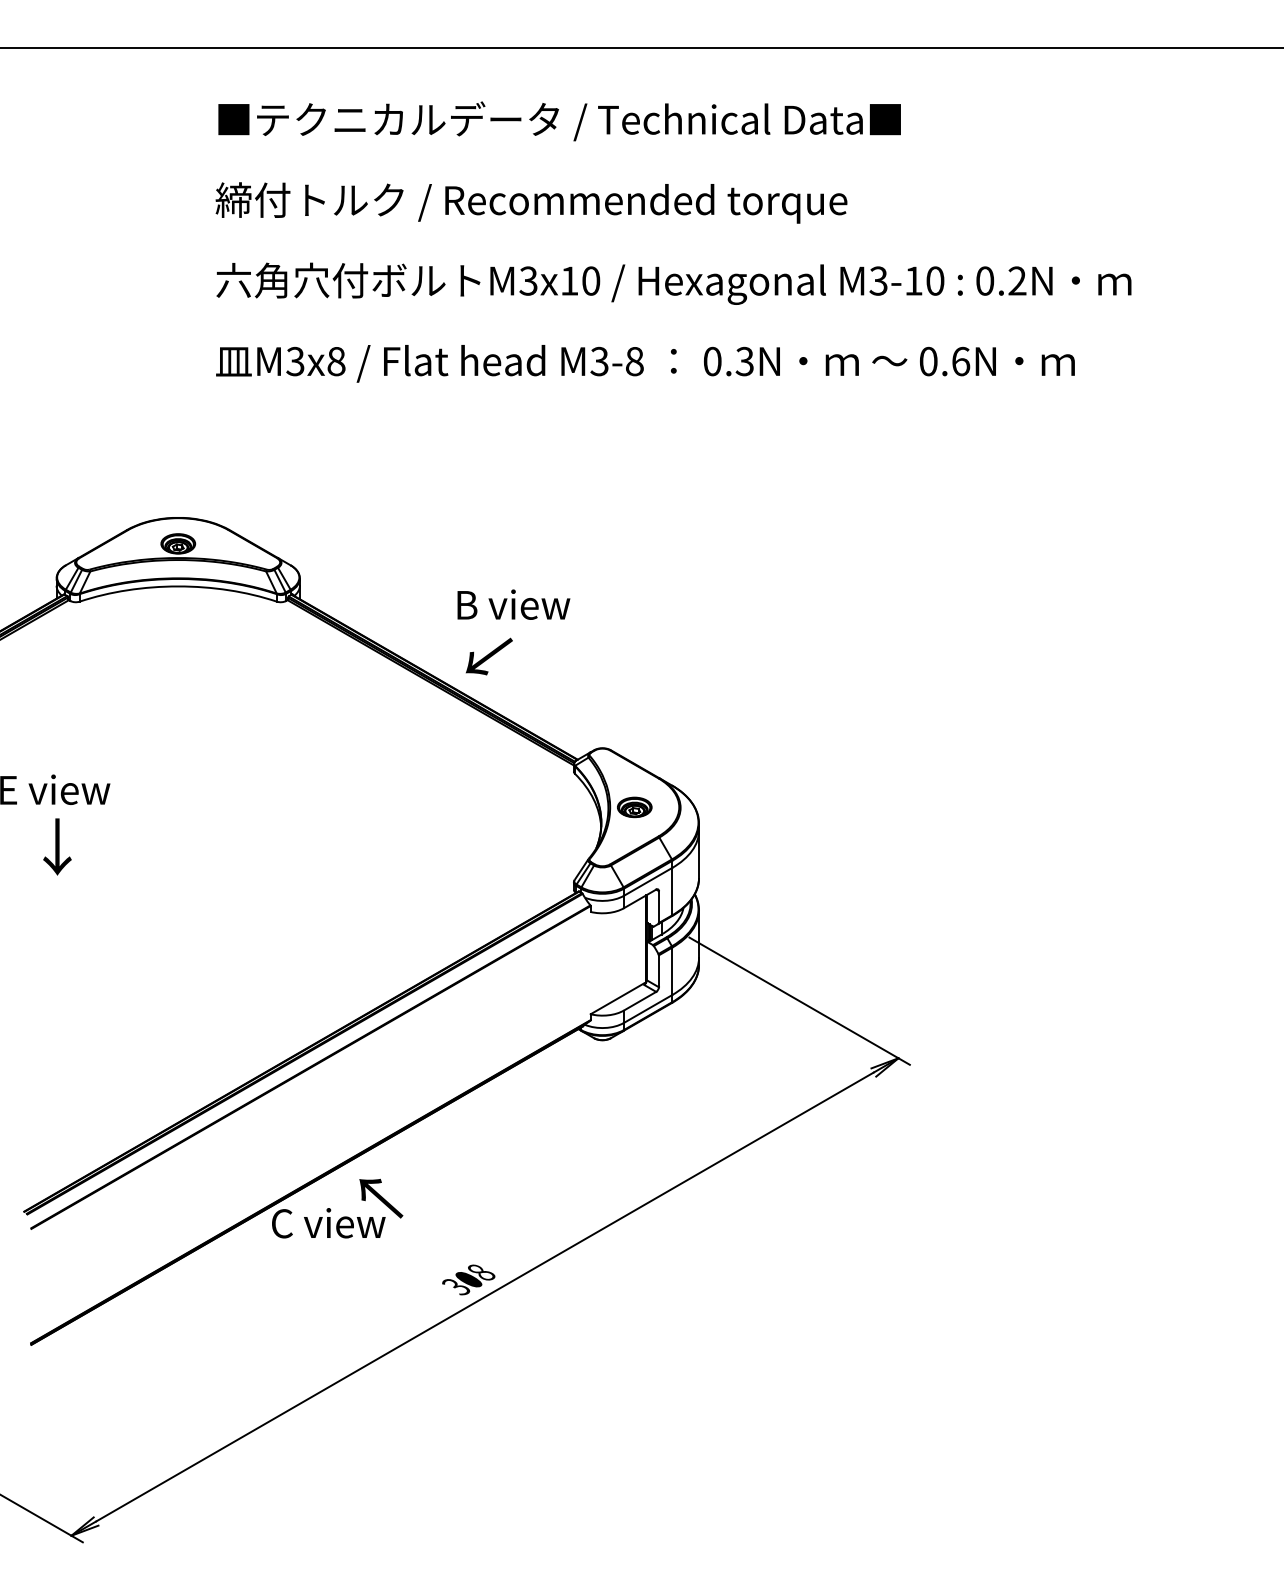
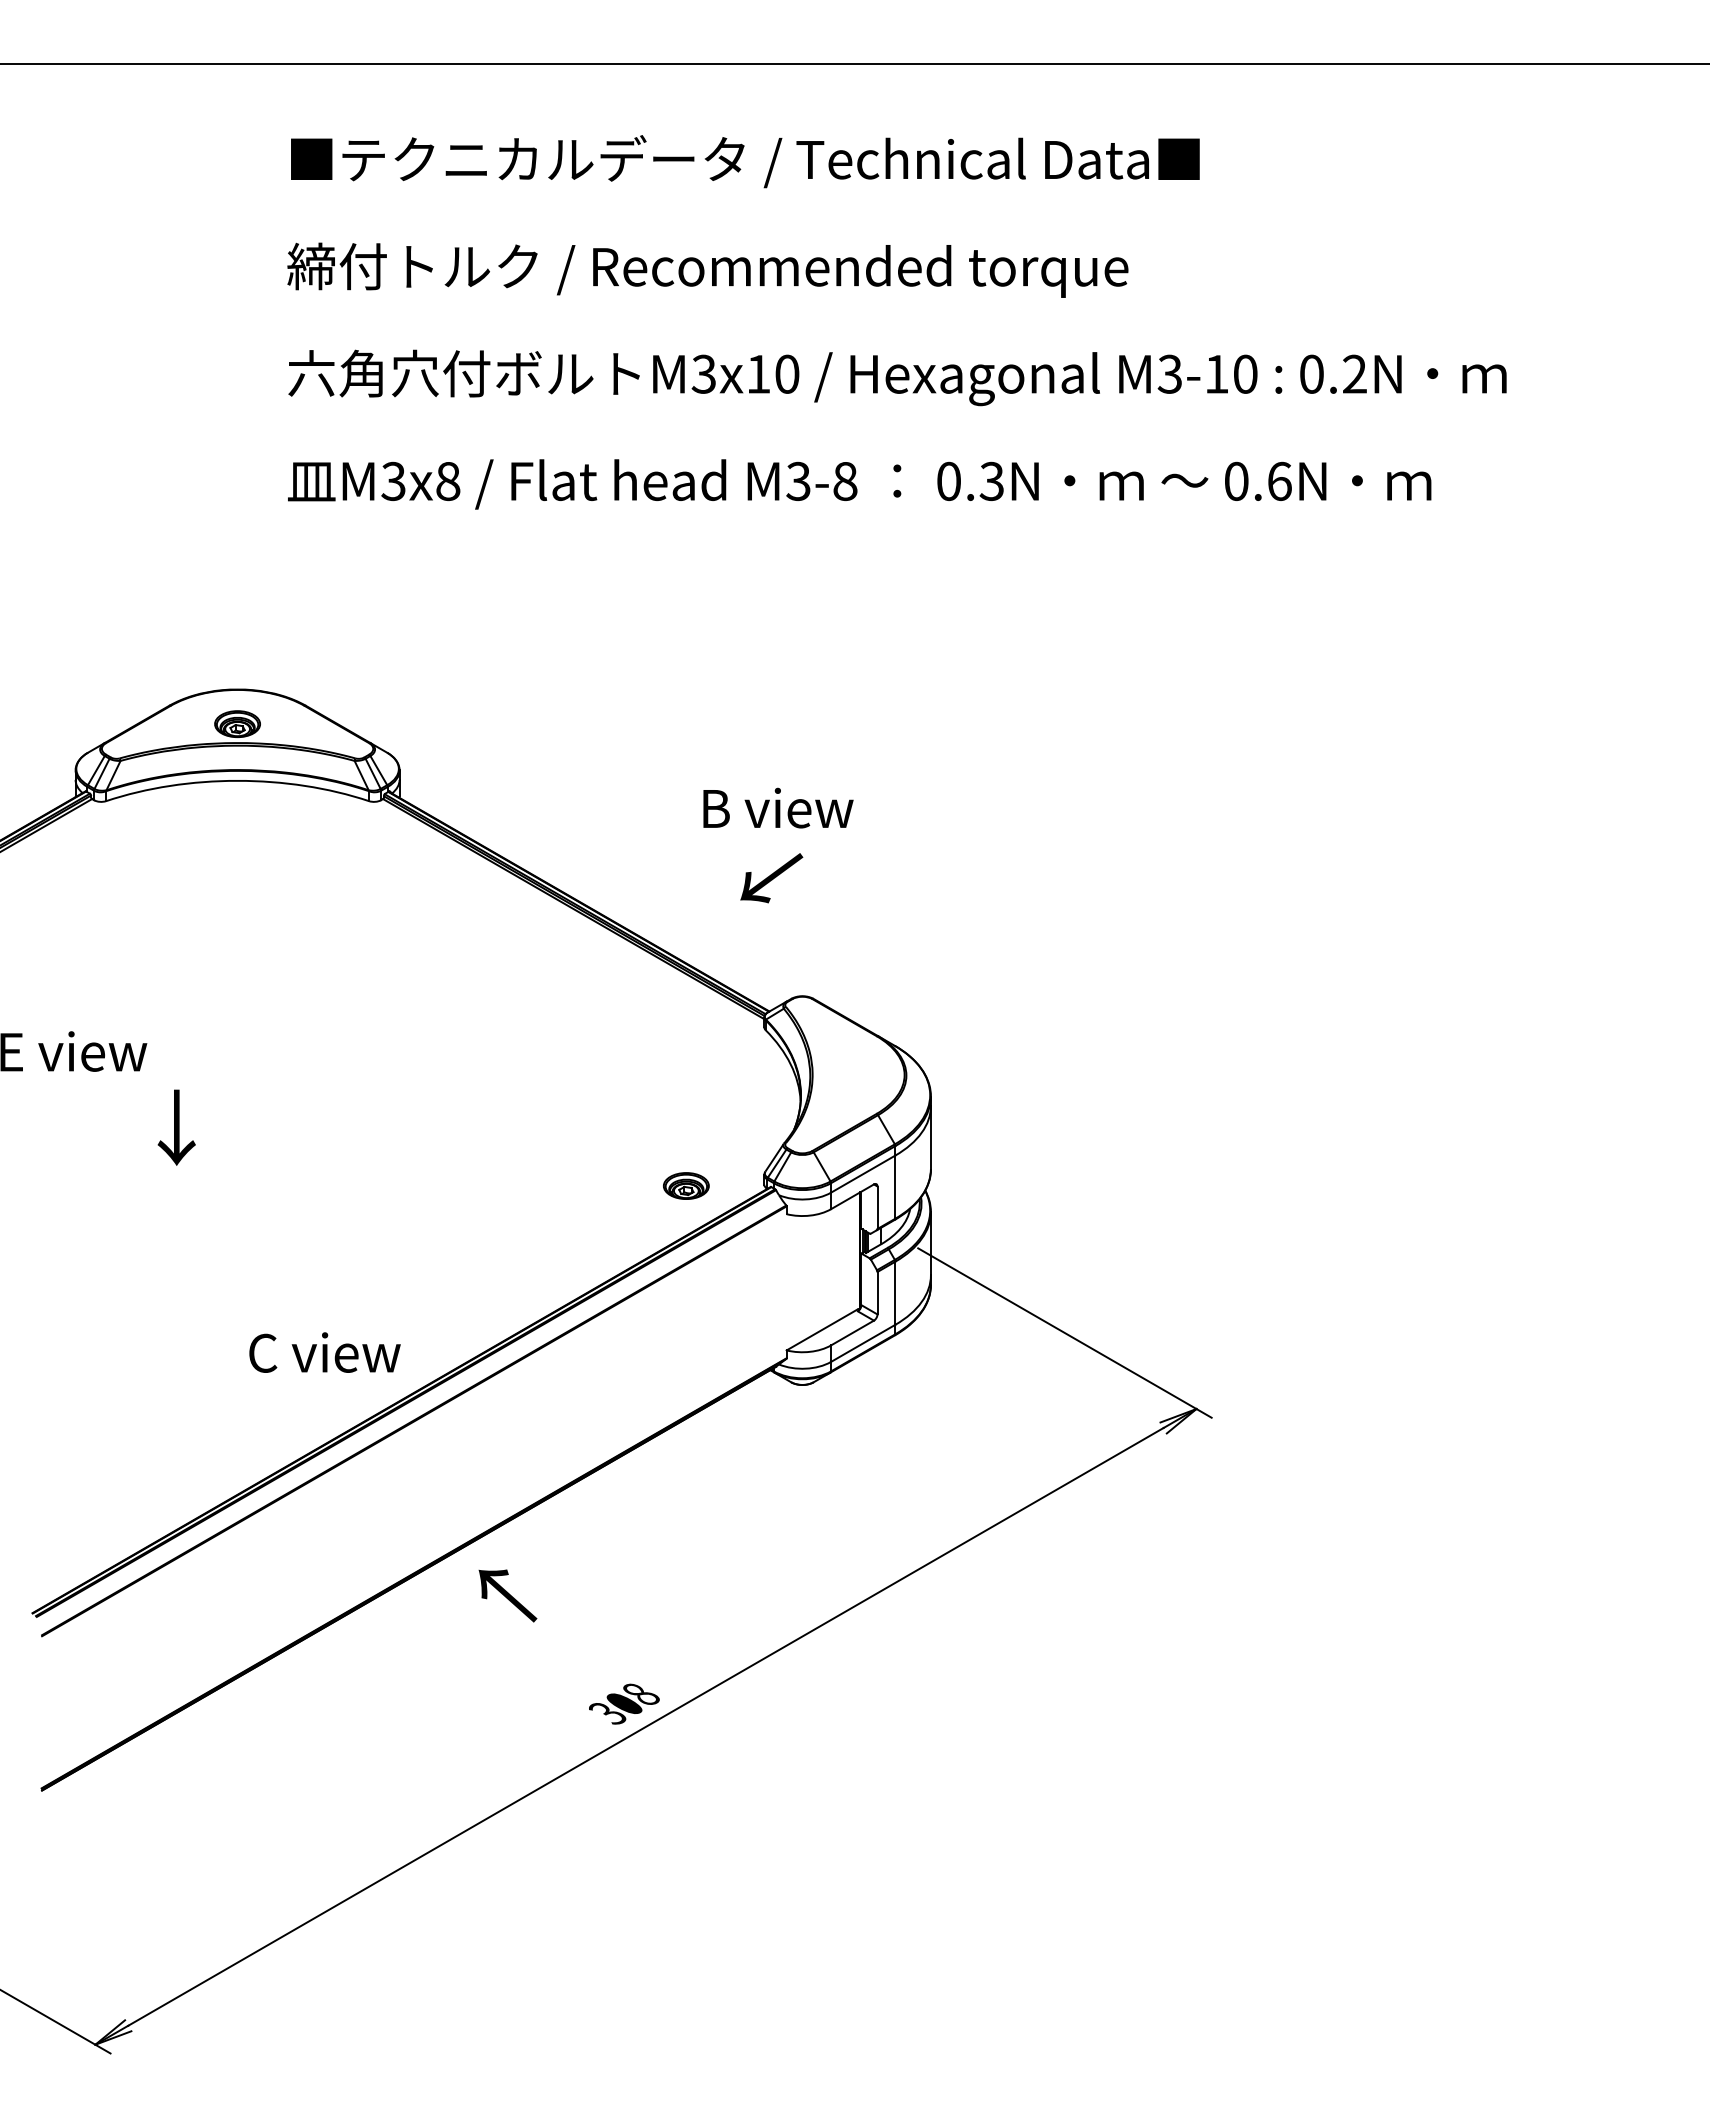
text: (513, 604) -> (778, 807), moved
text: (489, 656) -> (771, 878), moved
part: (634, 807) -> (686, 1185), moved
text: (57, 846) -> (176, 1127), moved
text: (328, 1223) -> (324, 1352), moved

